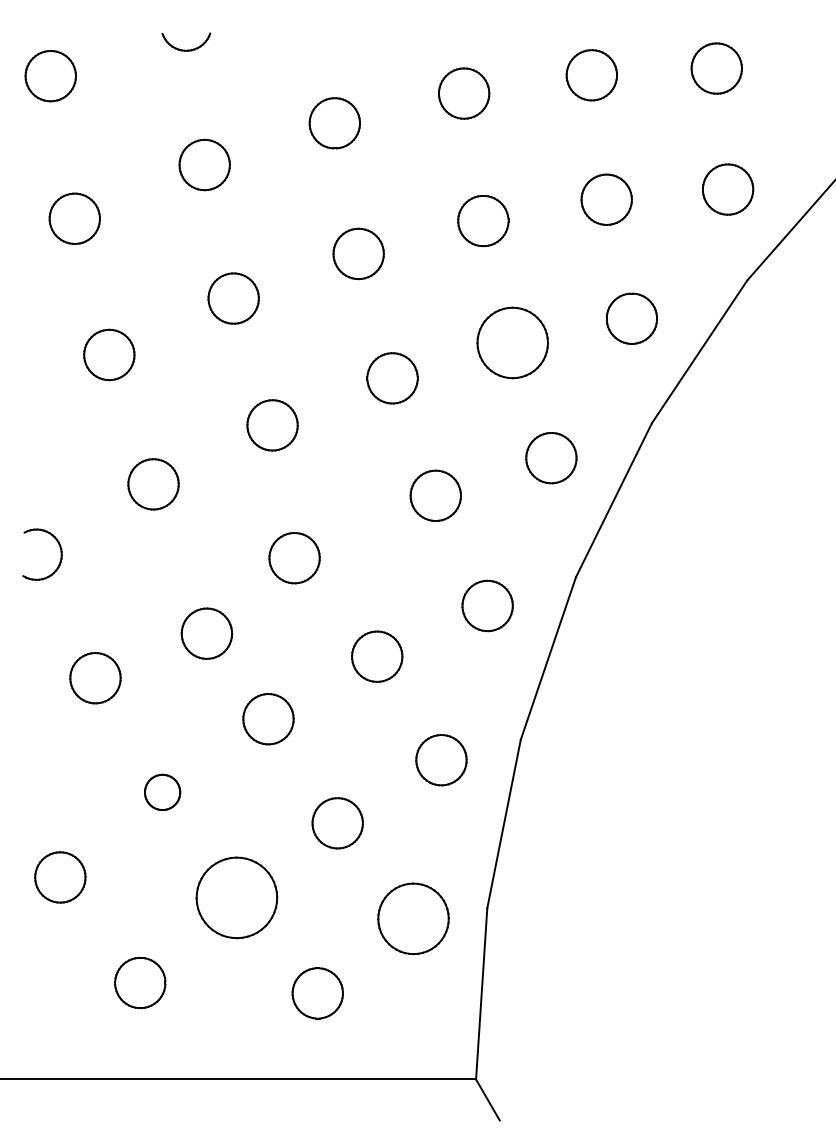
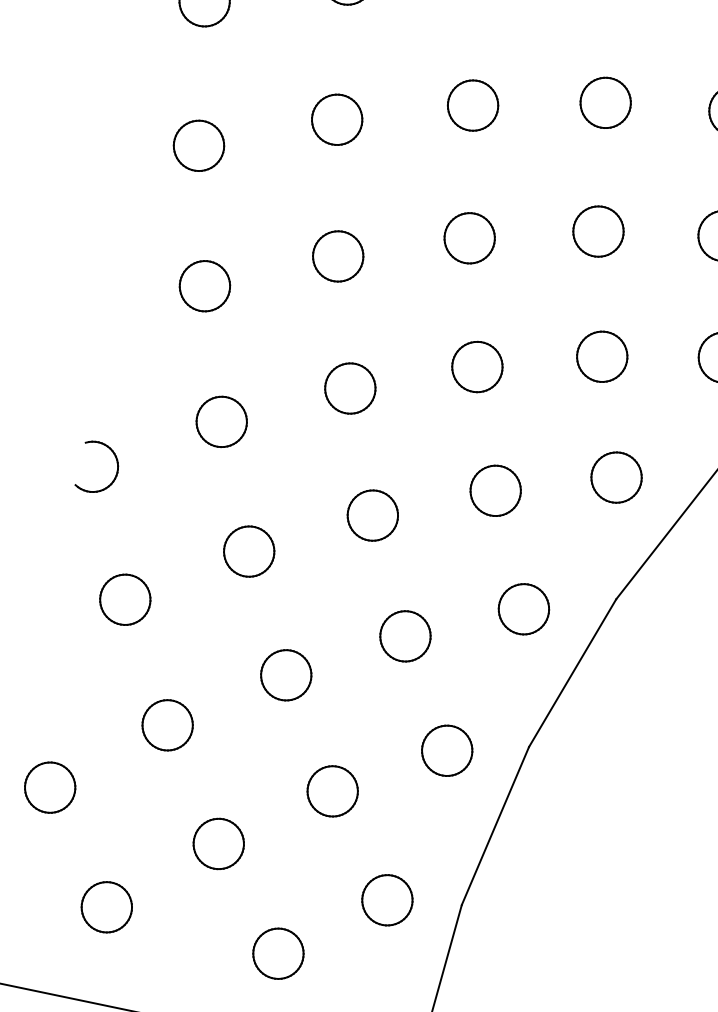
part: (512, 342) -> (602, 356), size x0.71
part: (294, 558) -> (372, 515), moved
part: (206, 633) -> (248, 551), moved
part: (162, 792) -> (167, 725), size x1.43
part: (236, 898) -> (218, 844), size x0.62
part: (413, 918) -> (387, 900), size x0.71

